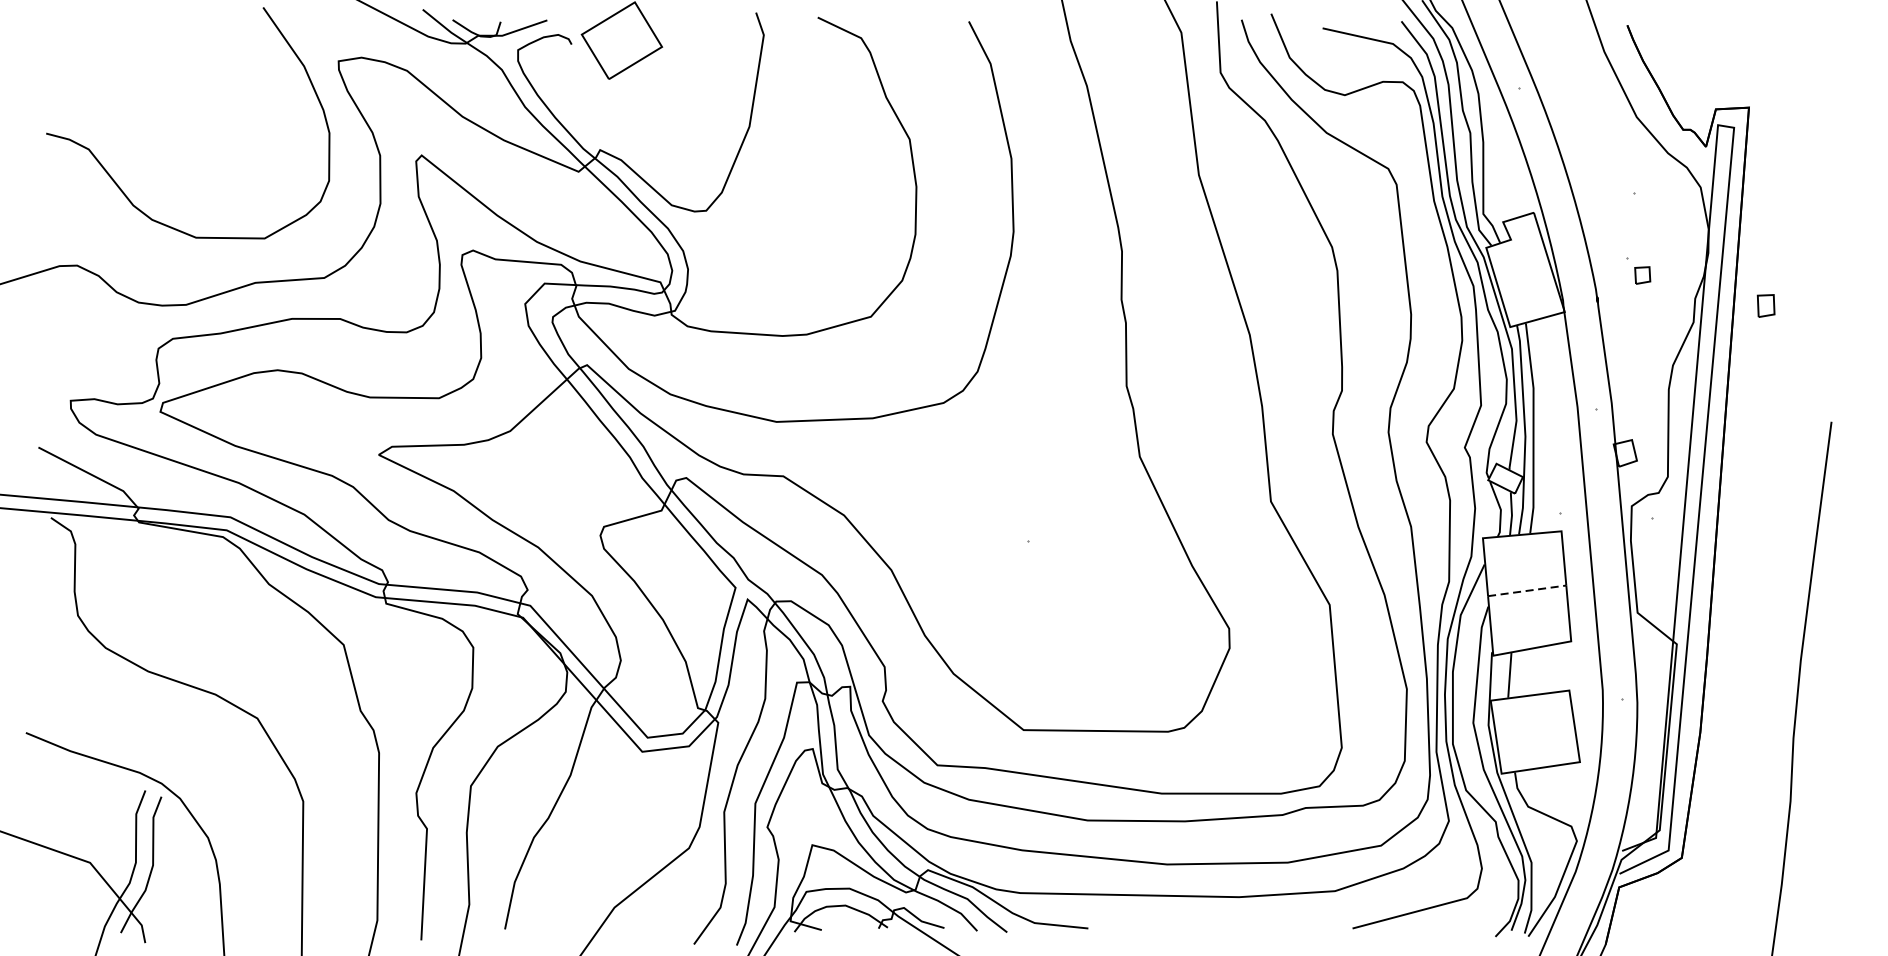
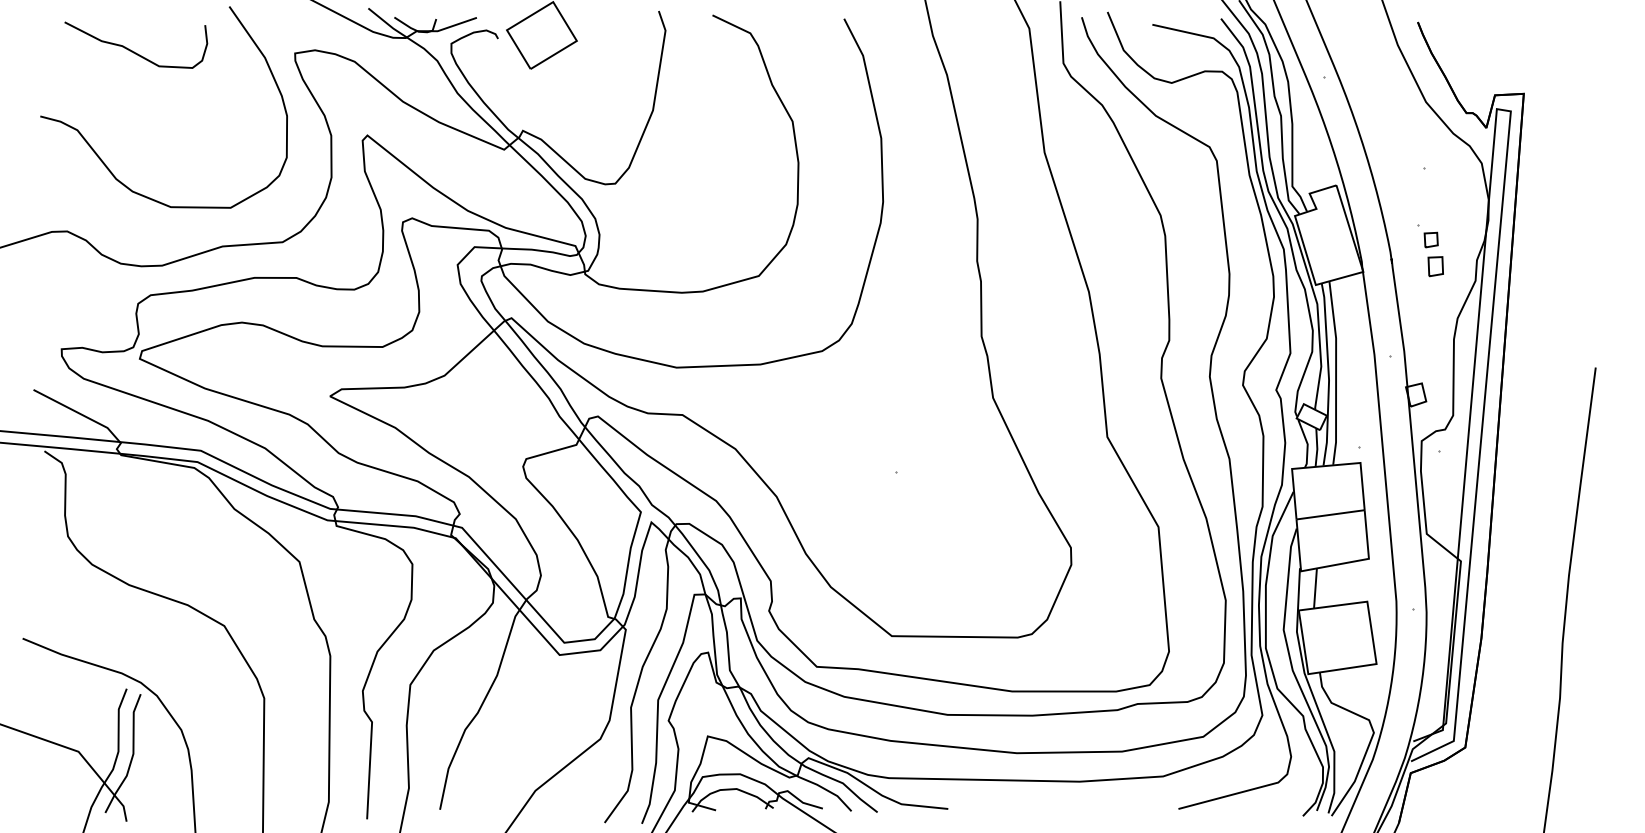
curve: (152, 57) -> (132, 50), added
part: (1765, 305) -> (1435, 266), moved
line: (1528, 590) -> (1331, 514), dashed -> solid

